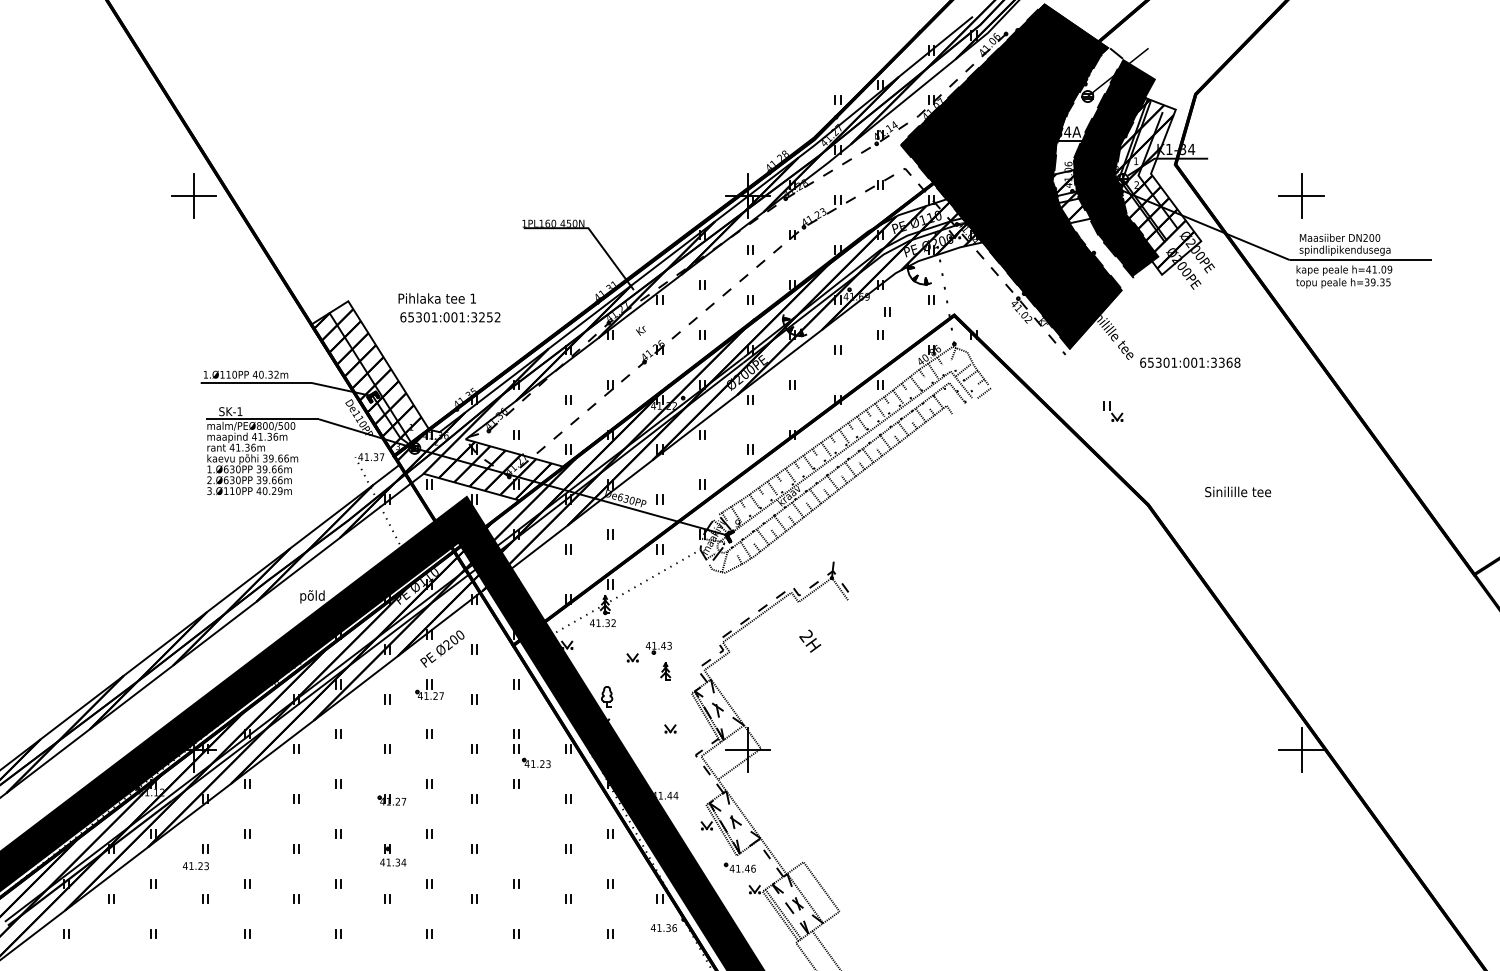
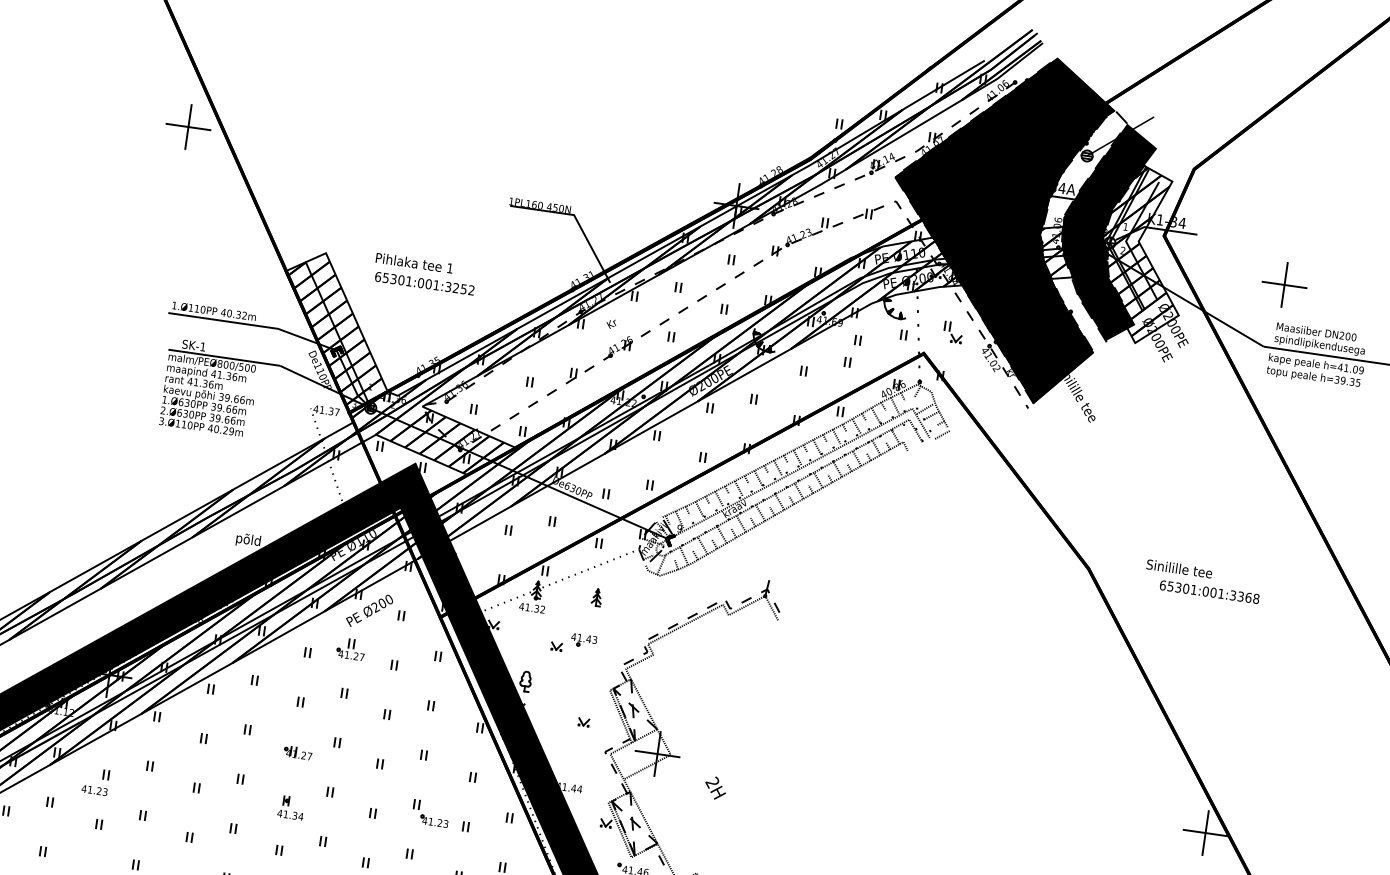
text: (1190, 362) -> (1209, 591), moved
part: (1113, 411) -> (953, 332), moved
text: (810, 640) -> (715, 787), moved
part: (665, 671) -> (596, 597), moved
part: (531, 756) -> (430, 814), moved

